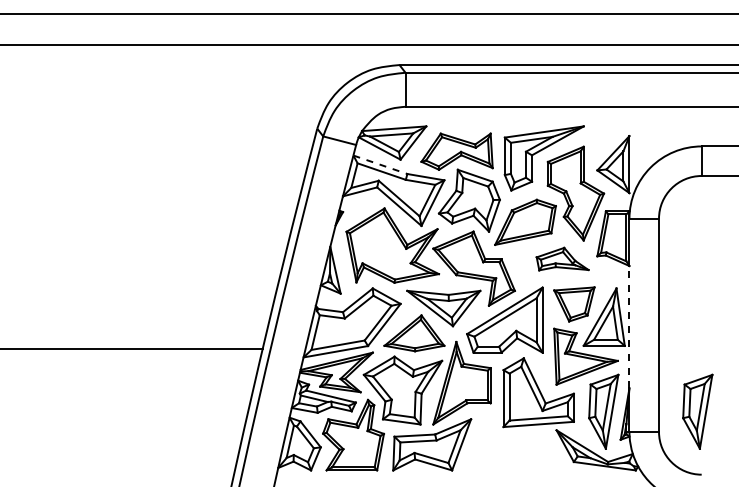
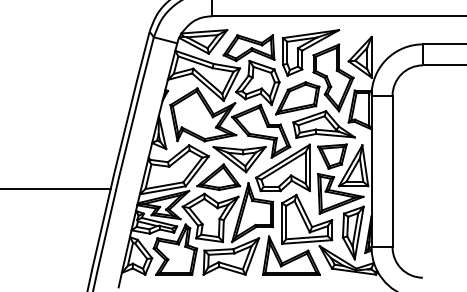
line: (380, 164) -> (194, 57), dashed -> solid
part: (562, 258) -> (323, 124), size x1.67
line: (629, 326) -> (371, 172), dashed -> solid
part: (697, 411) -> (419, 232), removed
part: (516, 443) -> (291, 255), added

